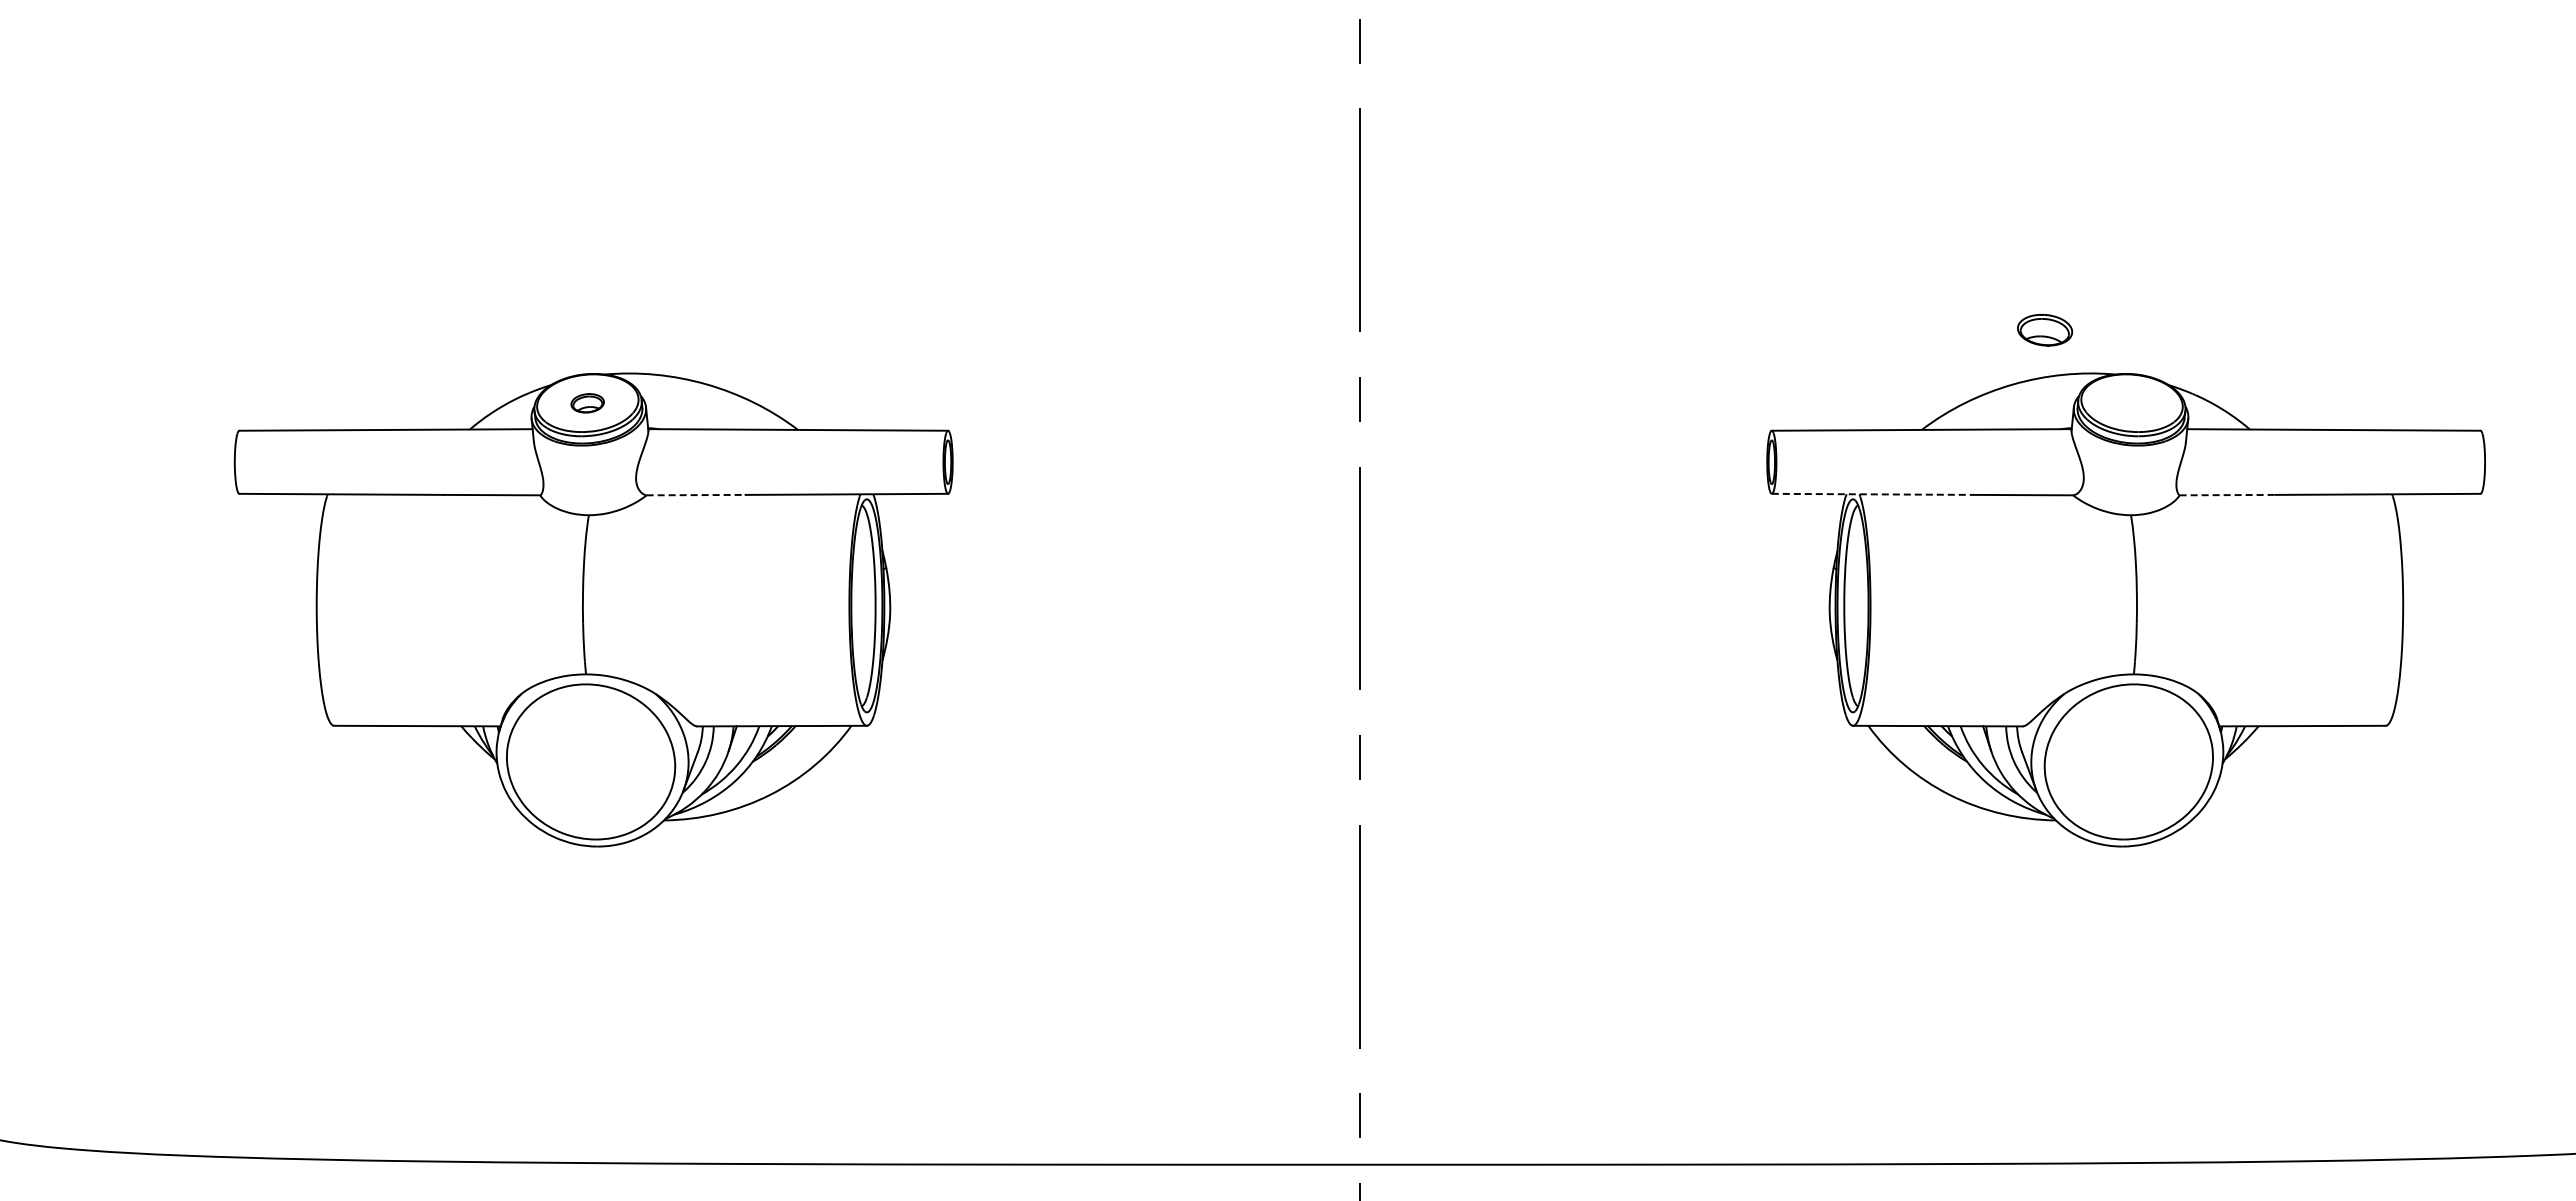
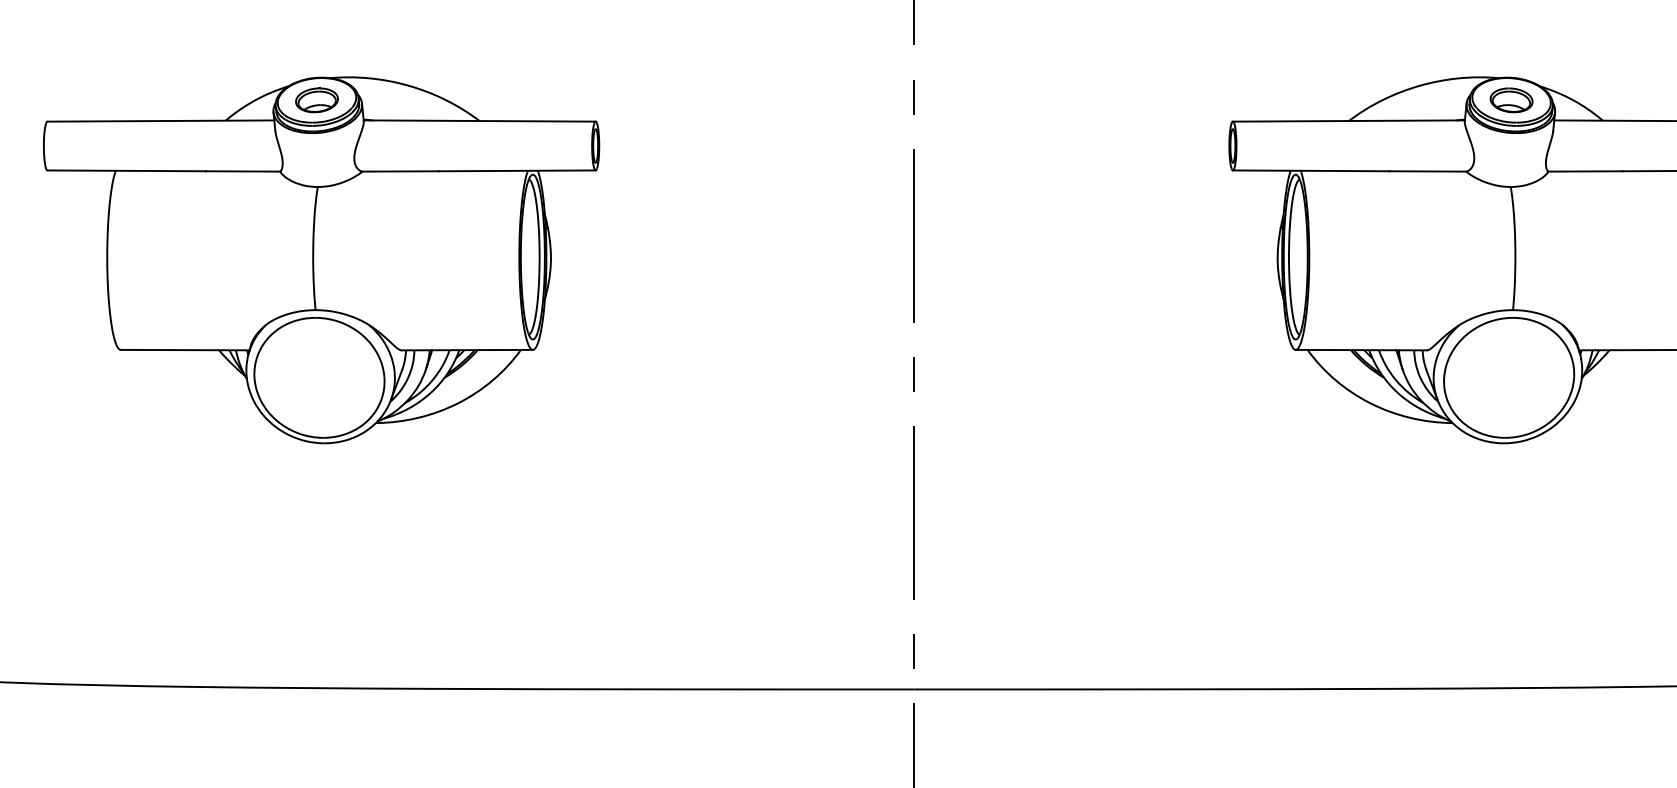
part: (2045, 329) -> (1511, 99), moved
part: (587, 403) -> (316, 100), size x1.67
line: (1873, 494) -> (1311, 170), dashed -> solid
line: (696, 495) -> (401, 171), dashed -> solid
line: (2228, 495) -> (1586, 171), dashed -> solid

